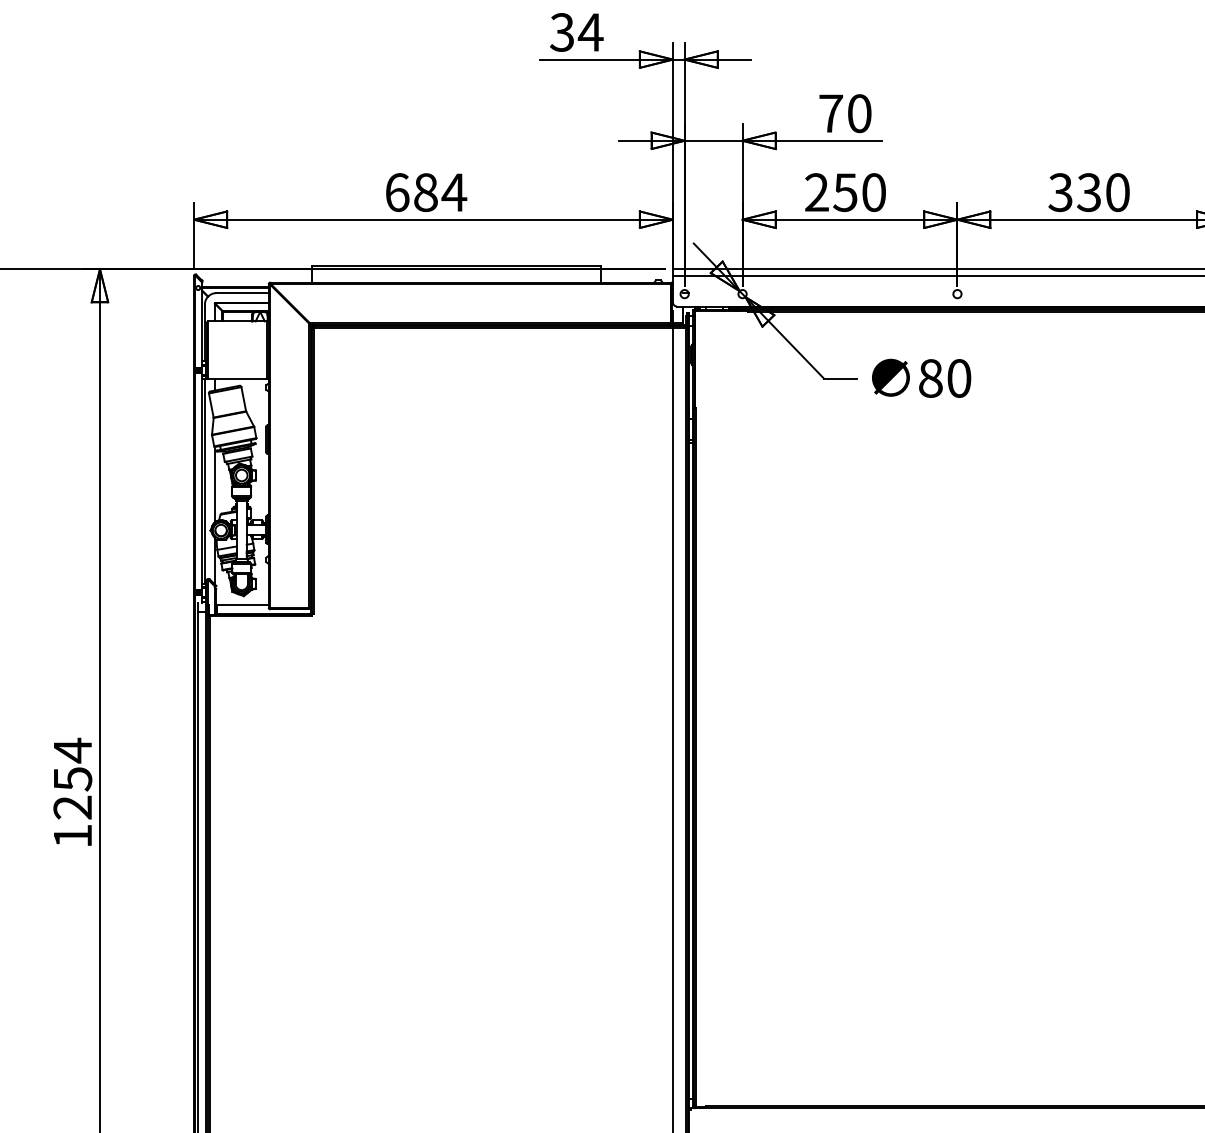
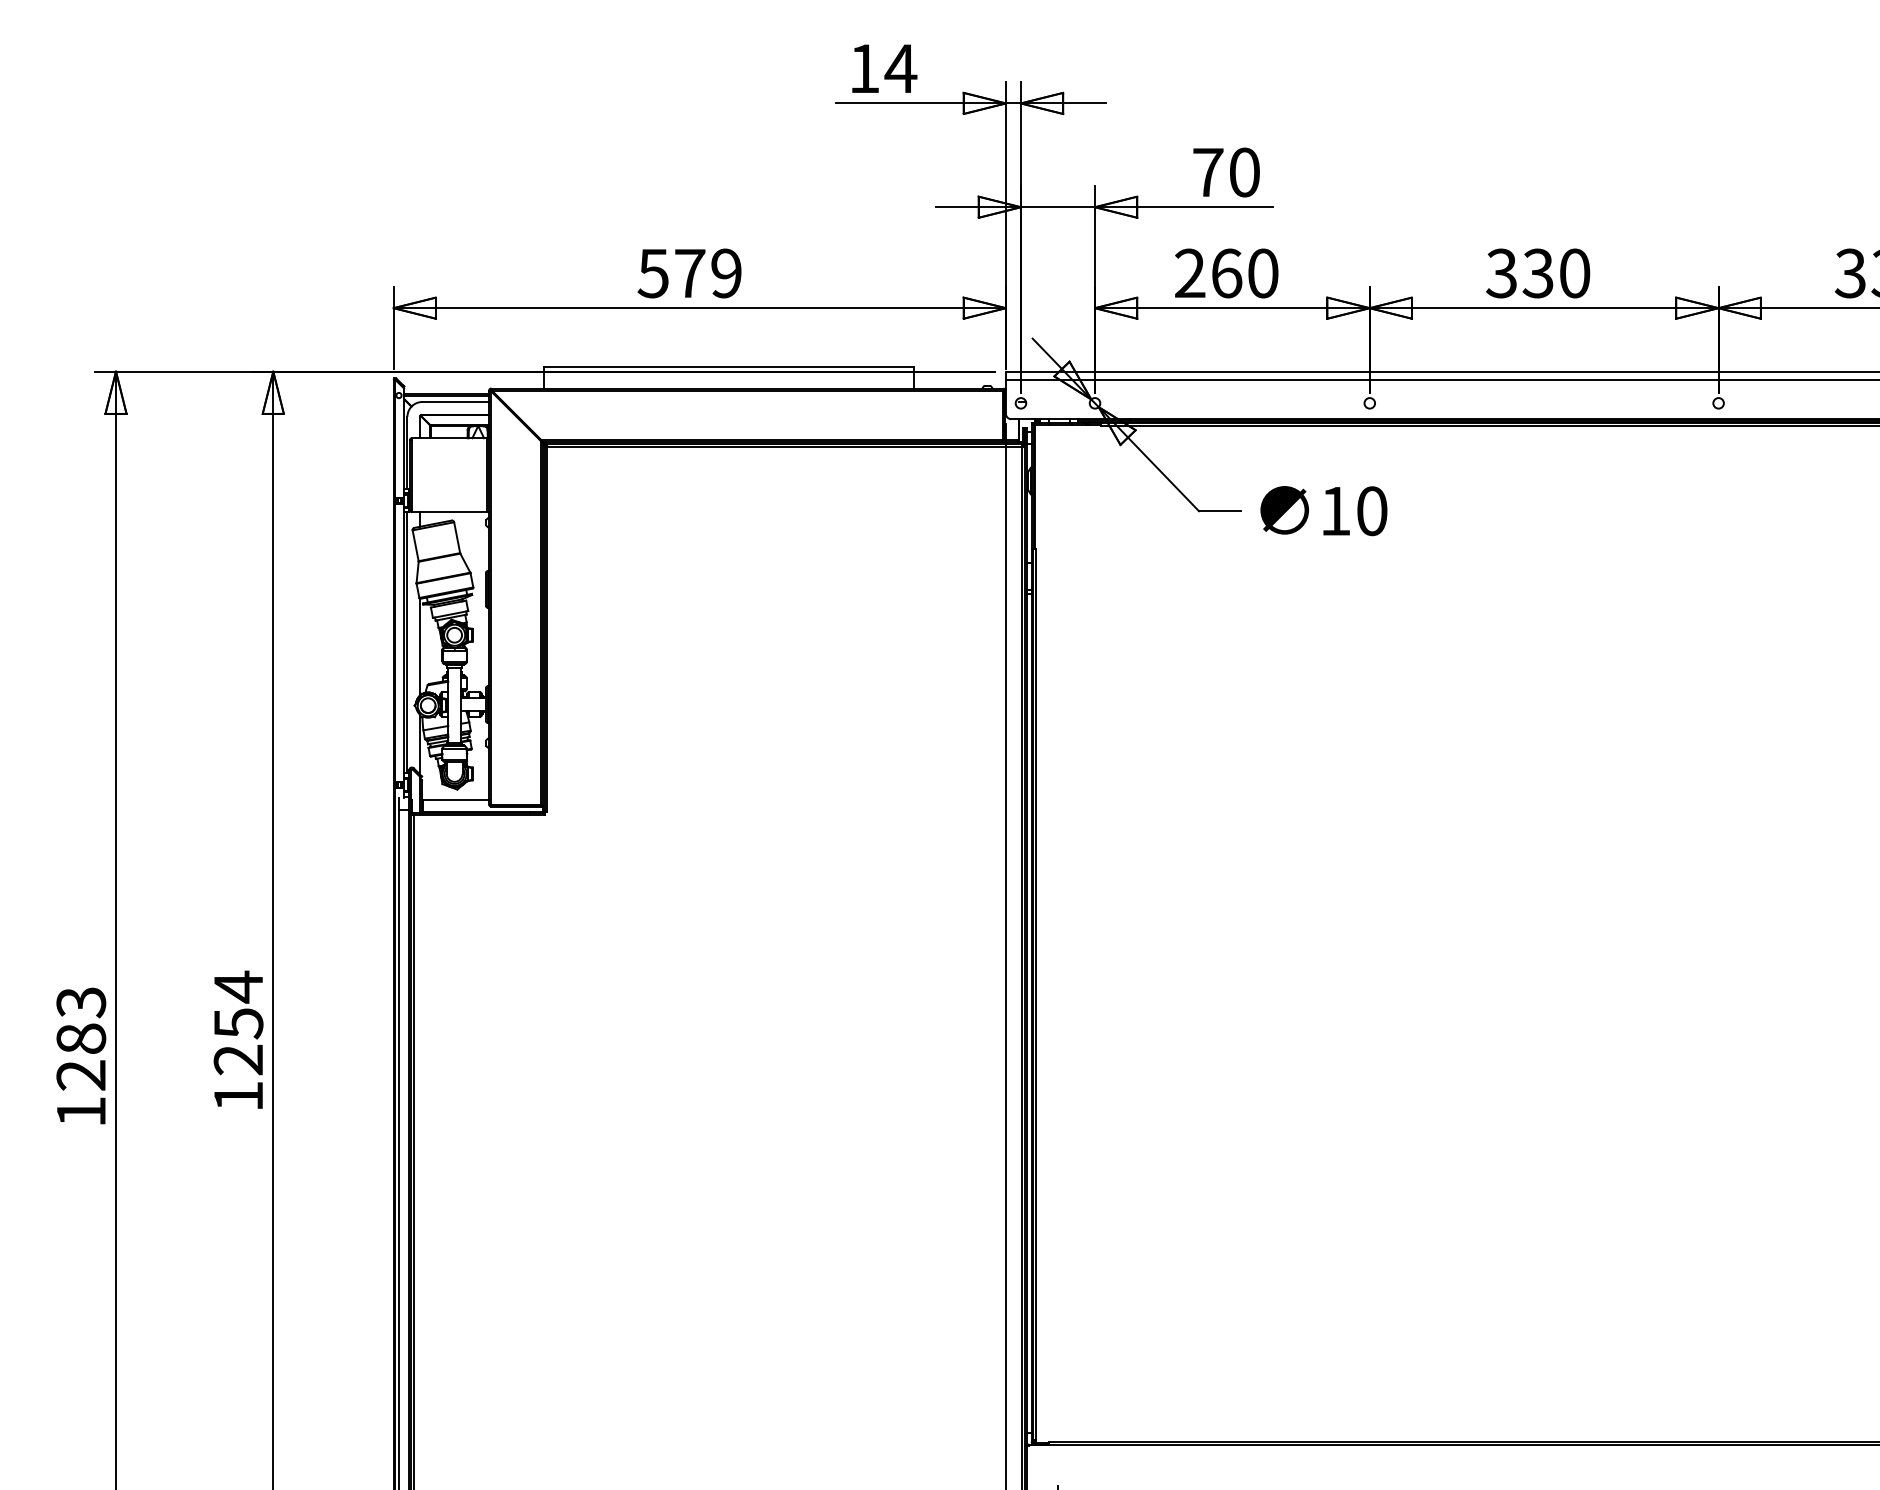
text: (561, 32) -> (863, 68), 34 -> 14
text: (425, 192) -> (689, 273), 684 -> 579
text: (845, 192) -> (1226, 273), 250 -> 260
text: (930, 378) -> (1335, 511), 80 -> 10

